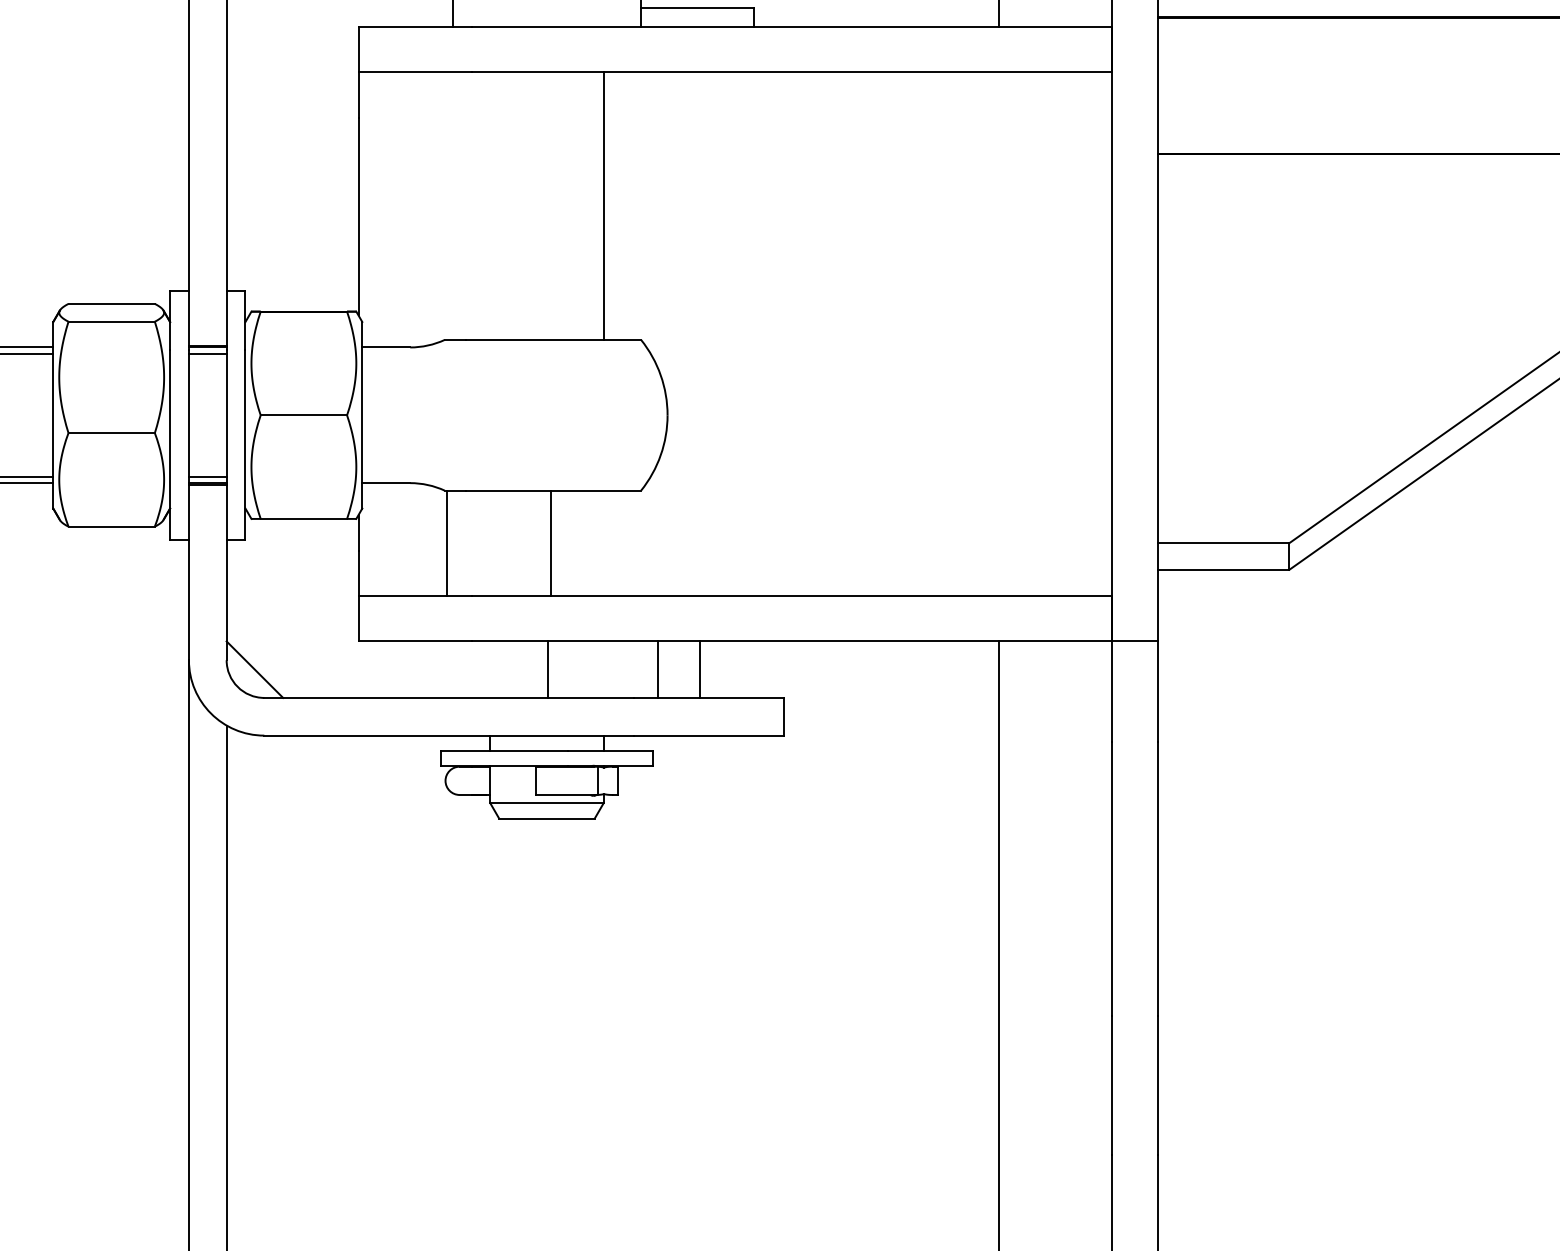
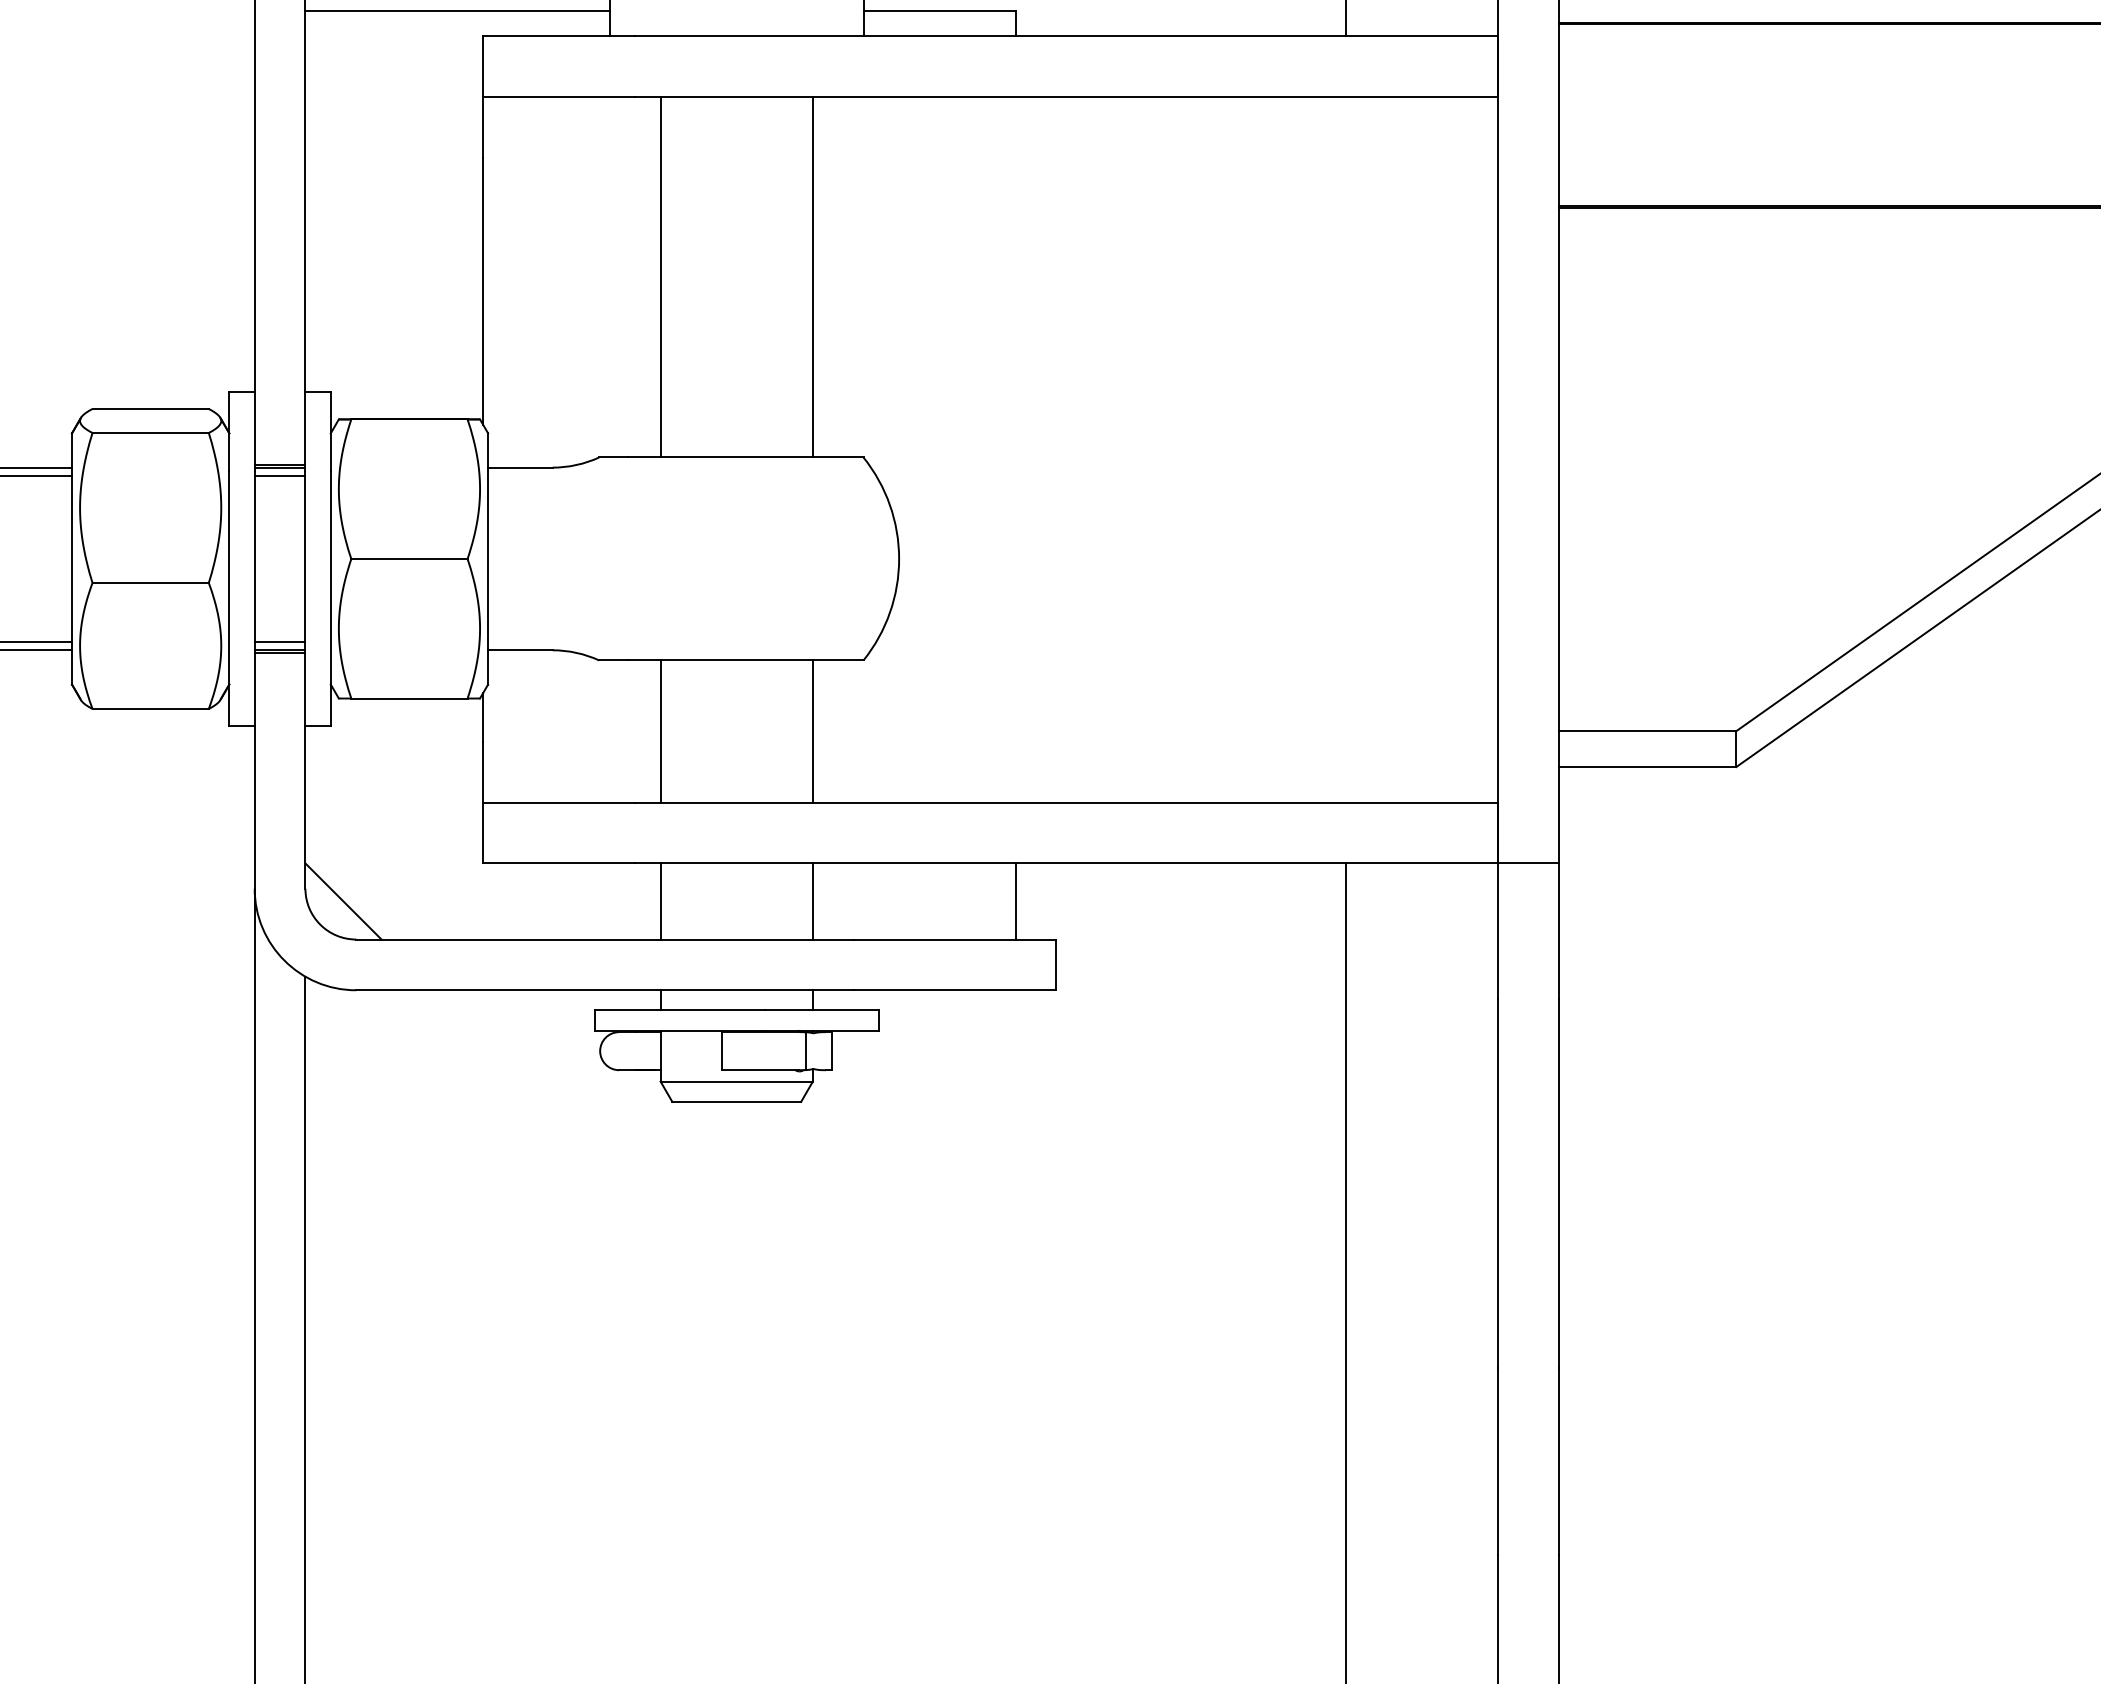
line: (339, 7) -> (457, 10), added
line: (490, 206) -> (660, 277), added
line: (447, 543) -> (660, 731), moved
line: (550, 543) -> (812, 731), moved
line: (547, 669) -> (660, 901), moved
line: (657, 669) -> (812, 901), moved
line: (699, 669) -> (1015, 901), moved

